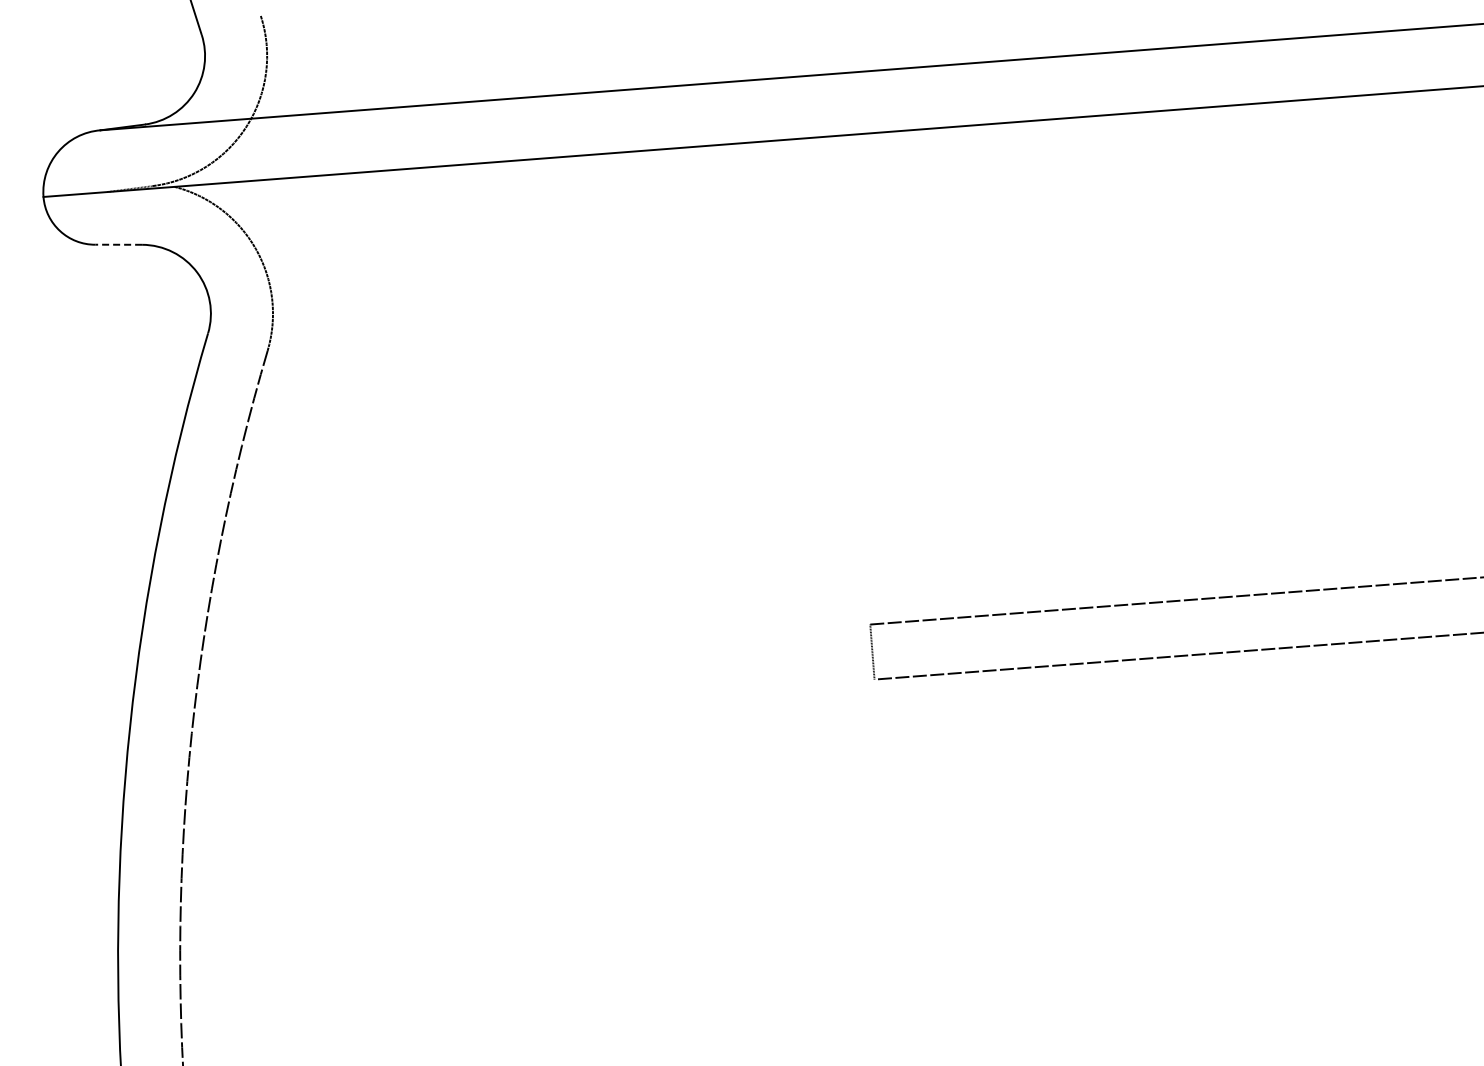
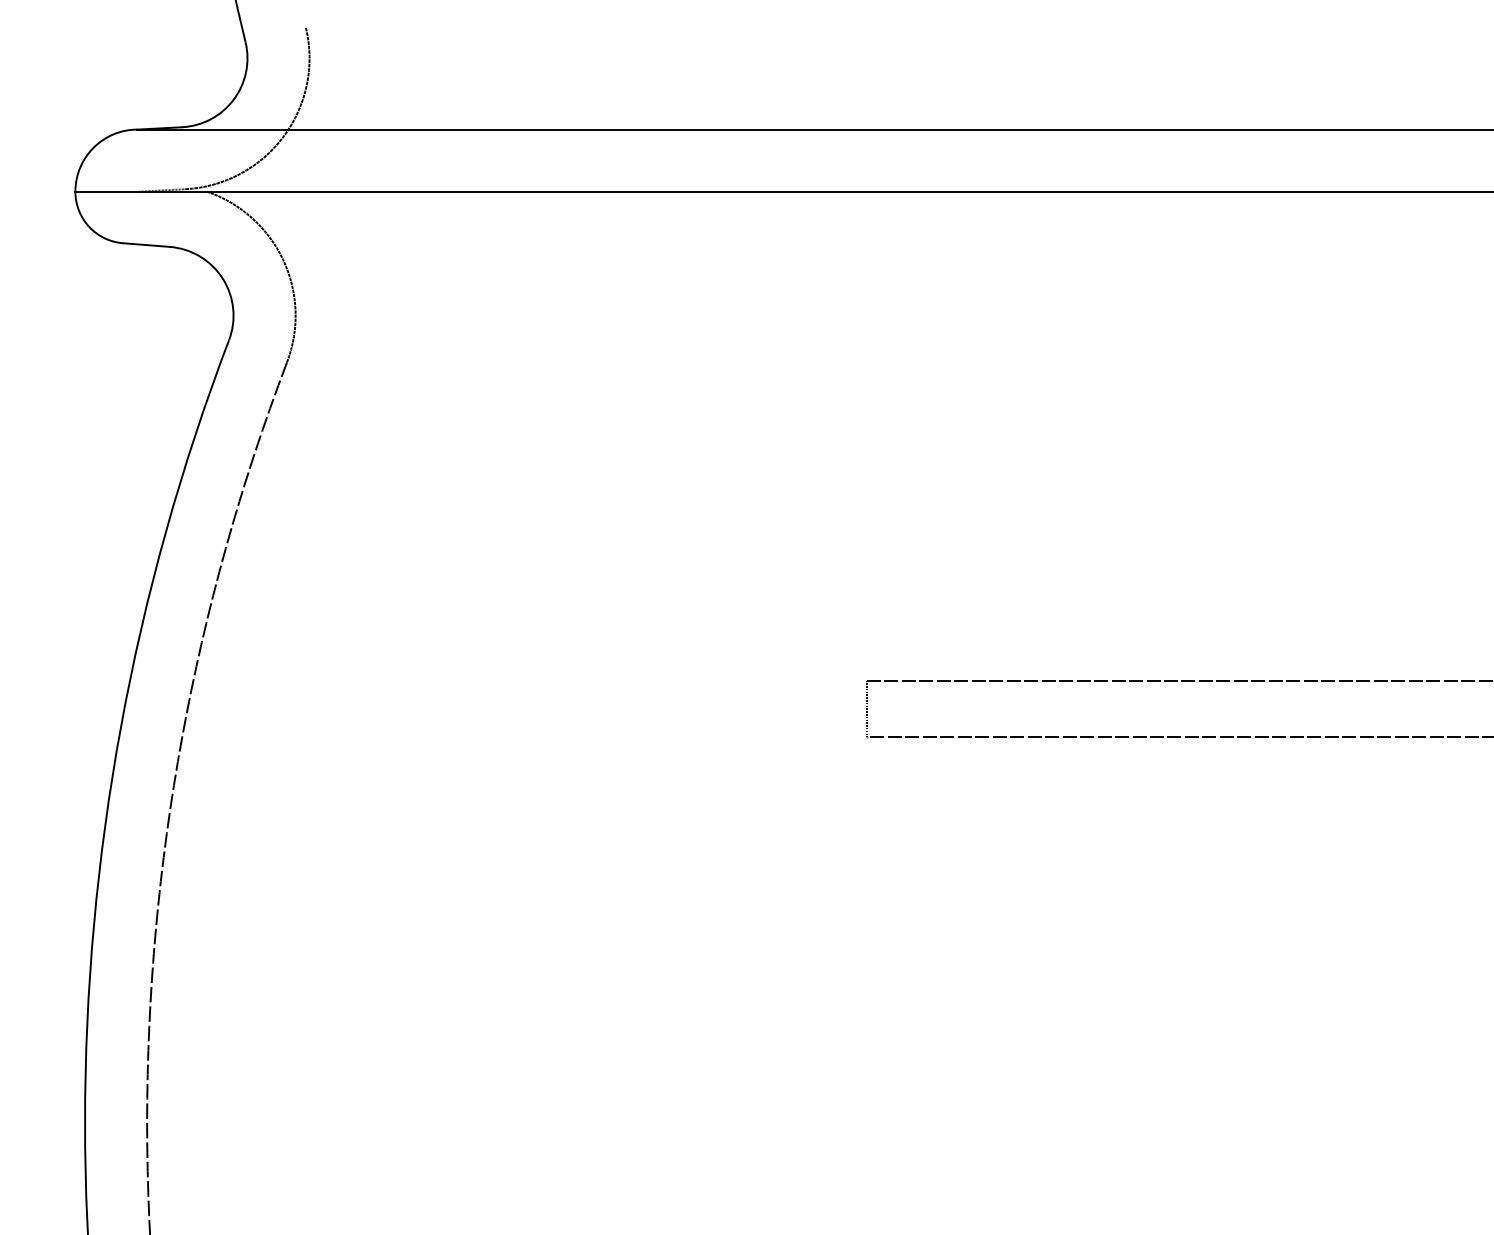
line: (118, 245) -> (146, 245), dashed -> solid

